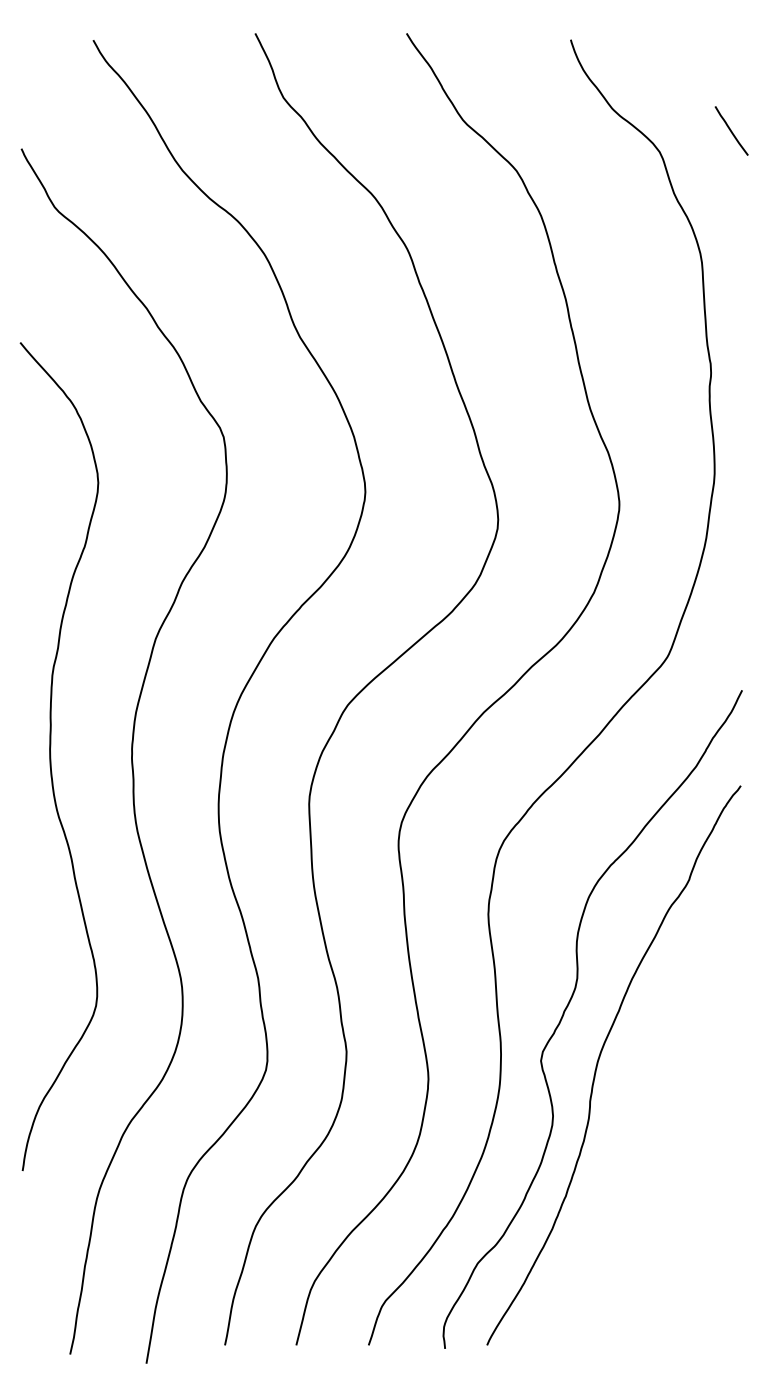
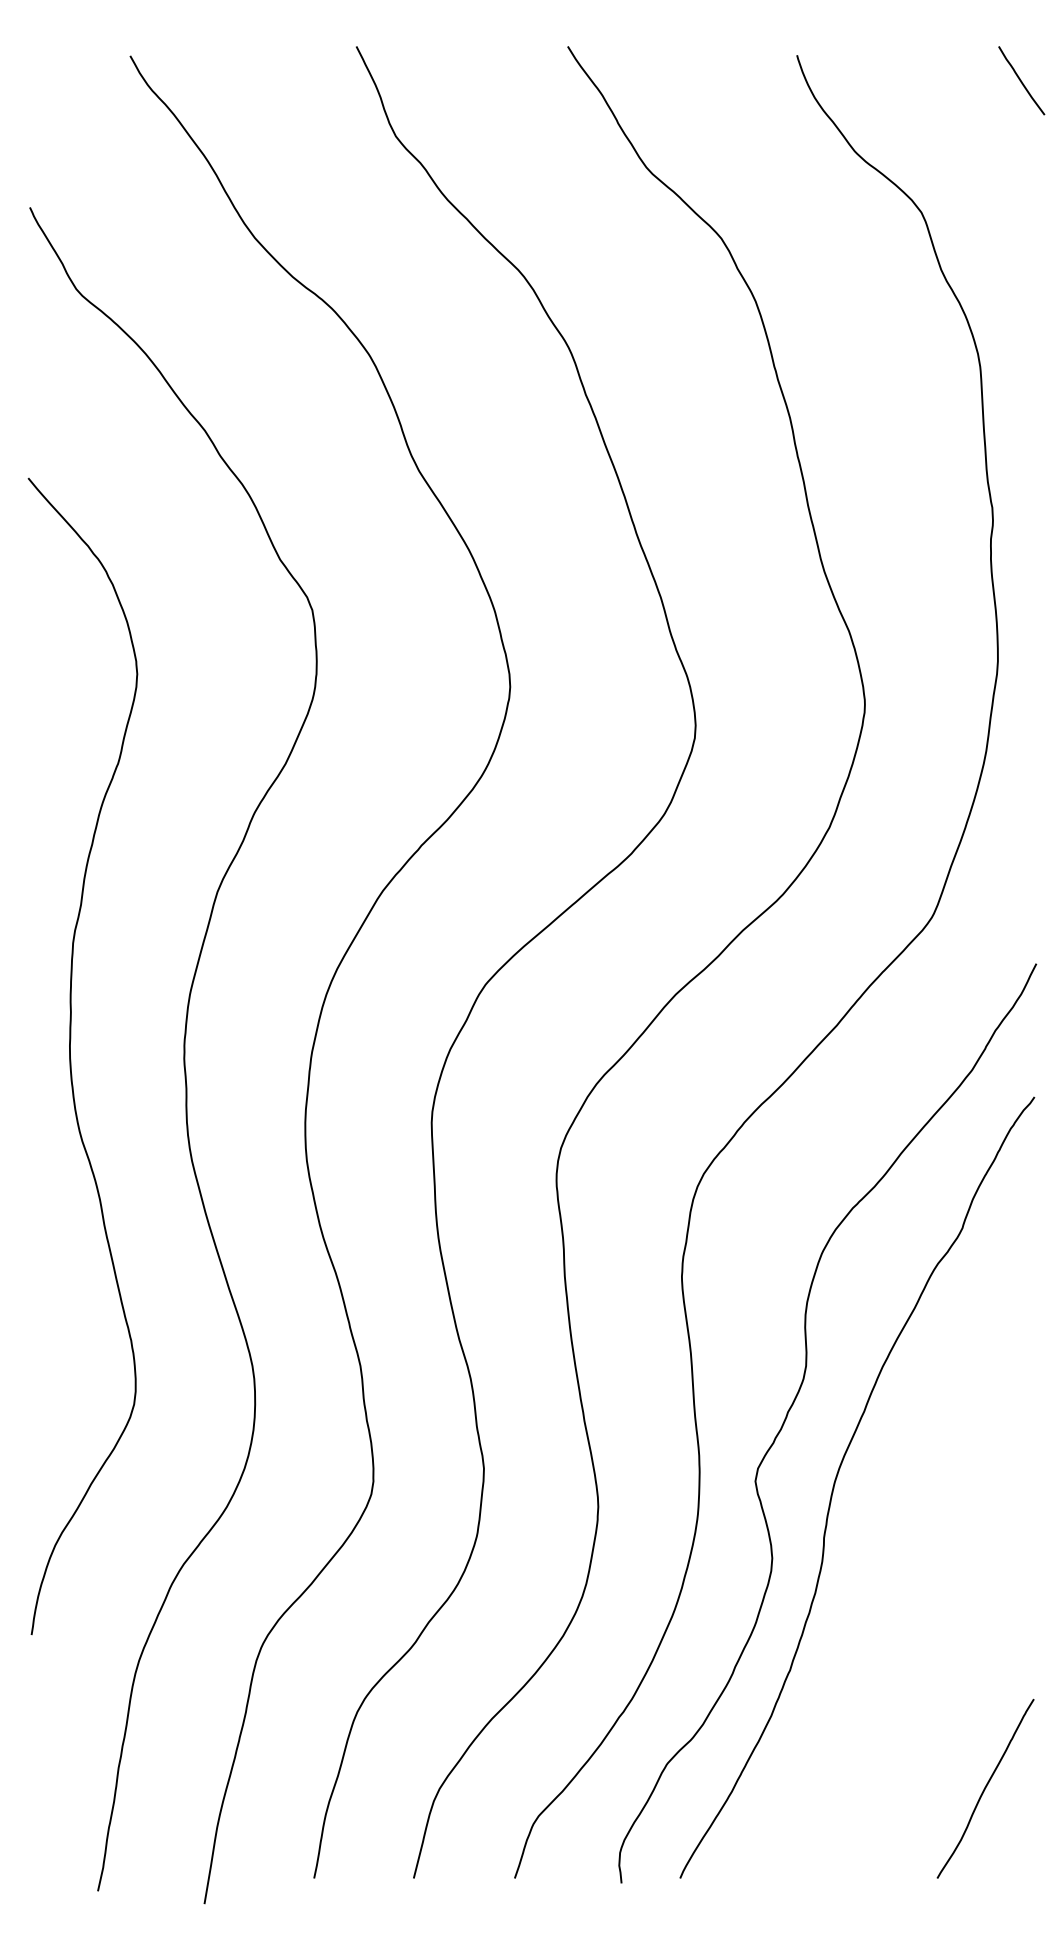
line: (731, 130) -> (1021, 80), moved
curve: (705, 1280) -> (985, 1787), added

